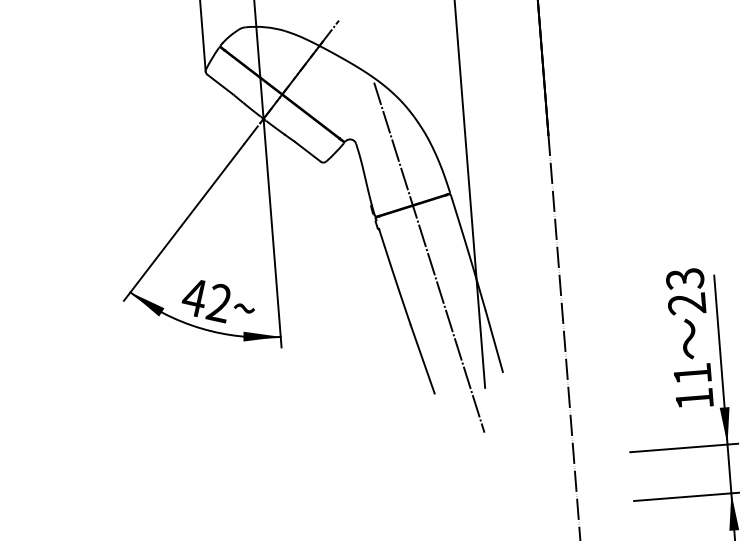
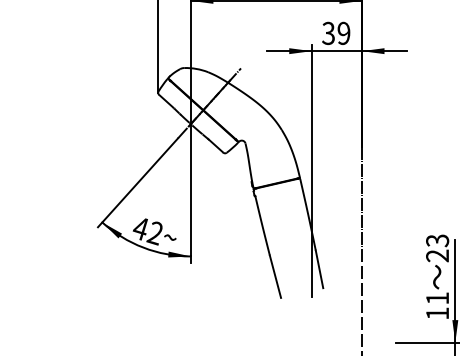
line: (429, 257) -> (284, 215), removed

